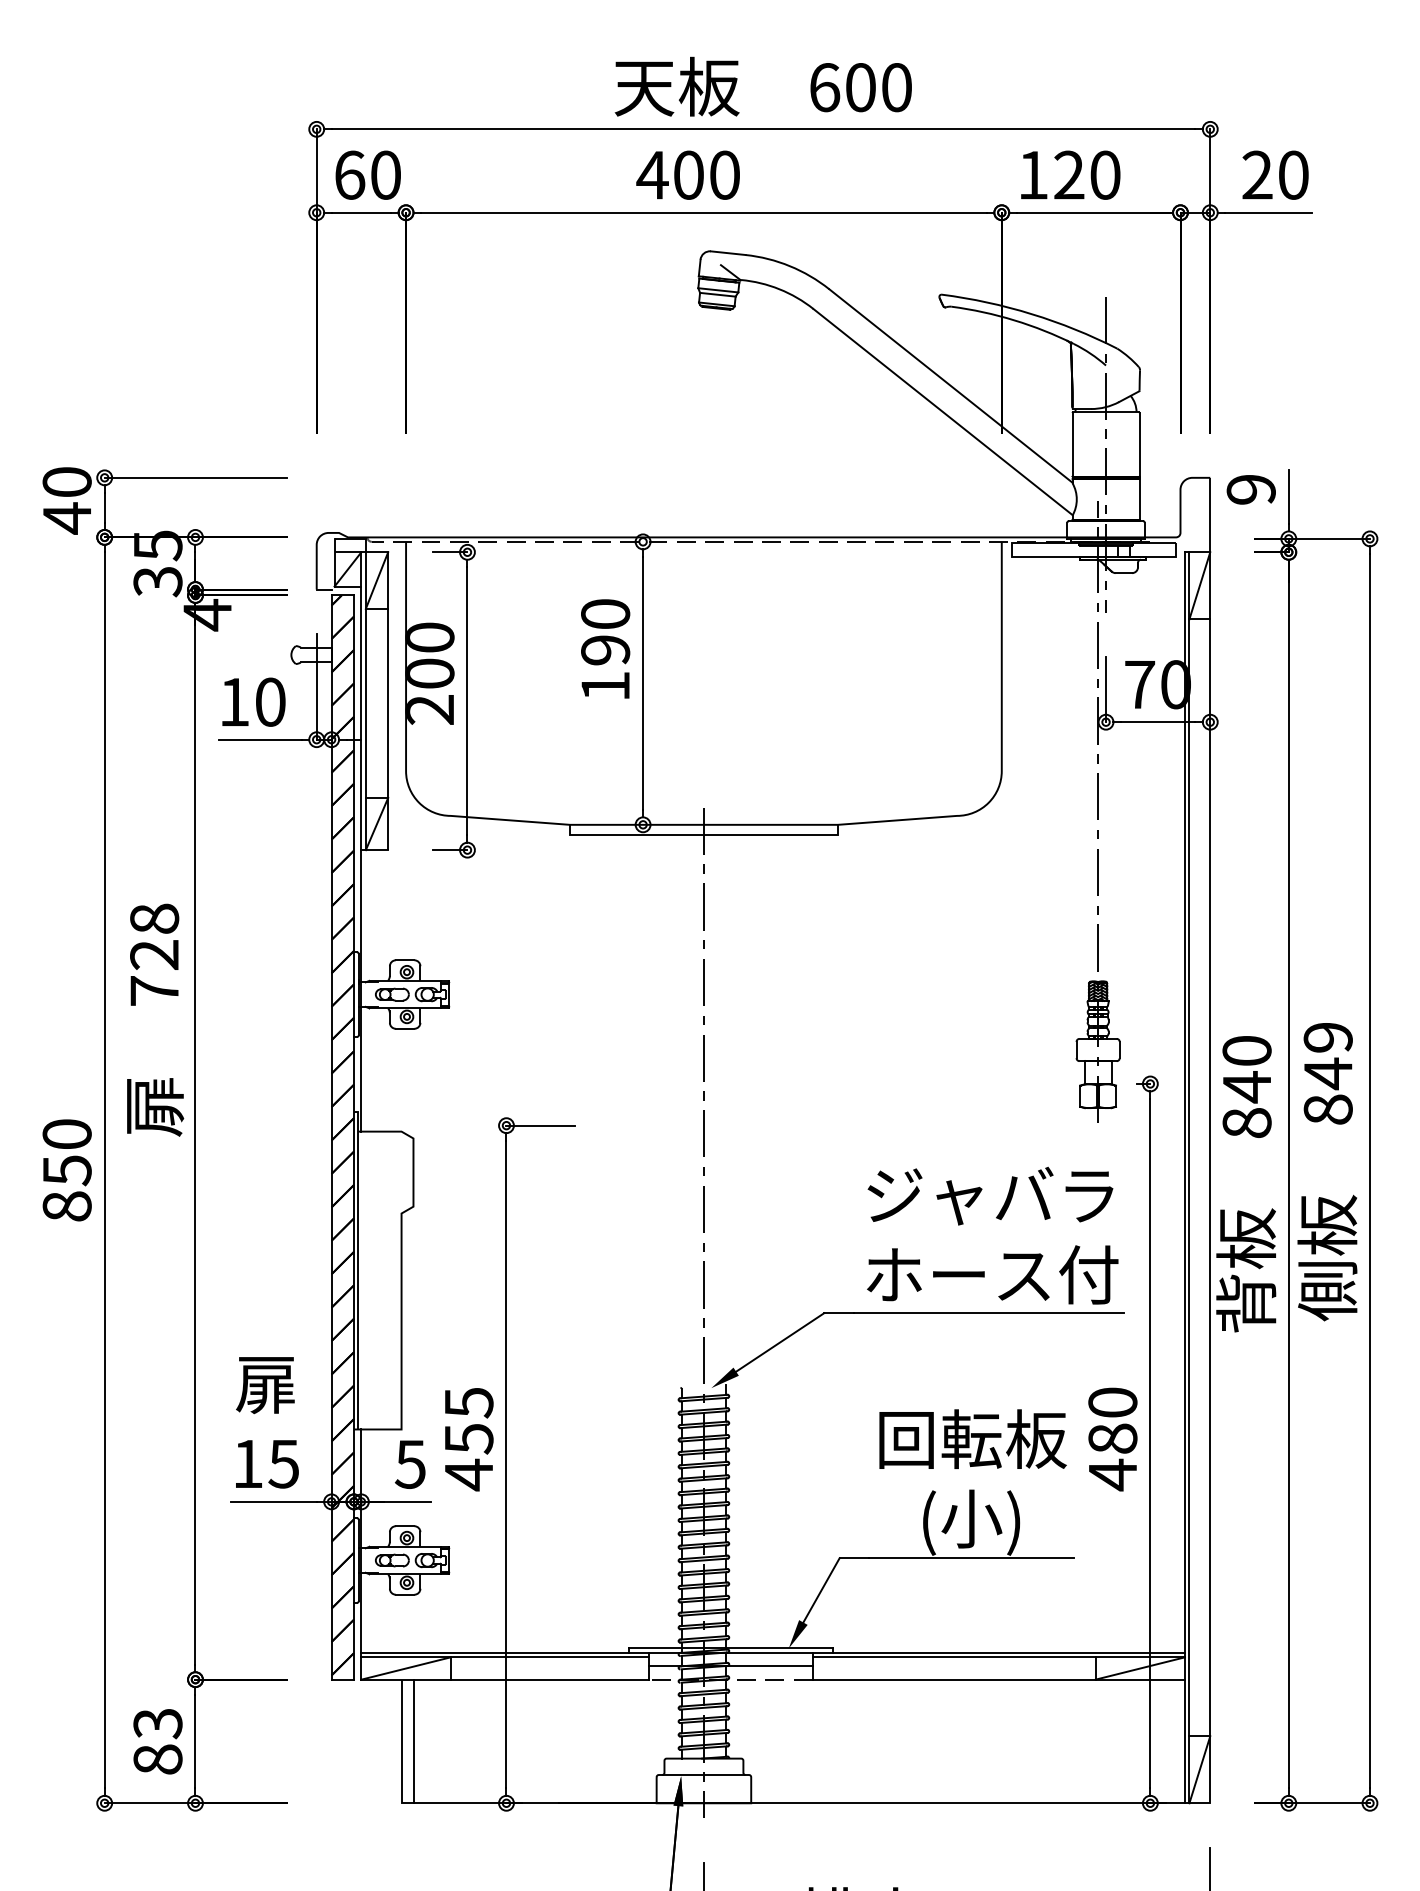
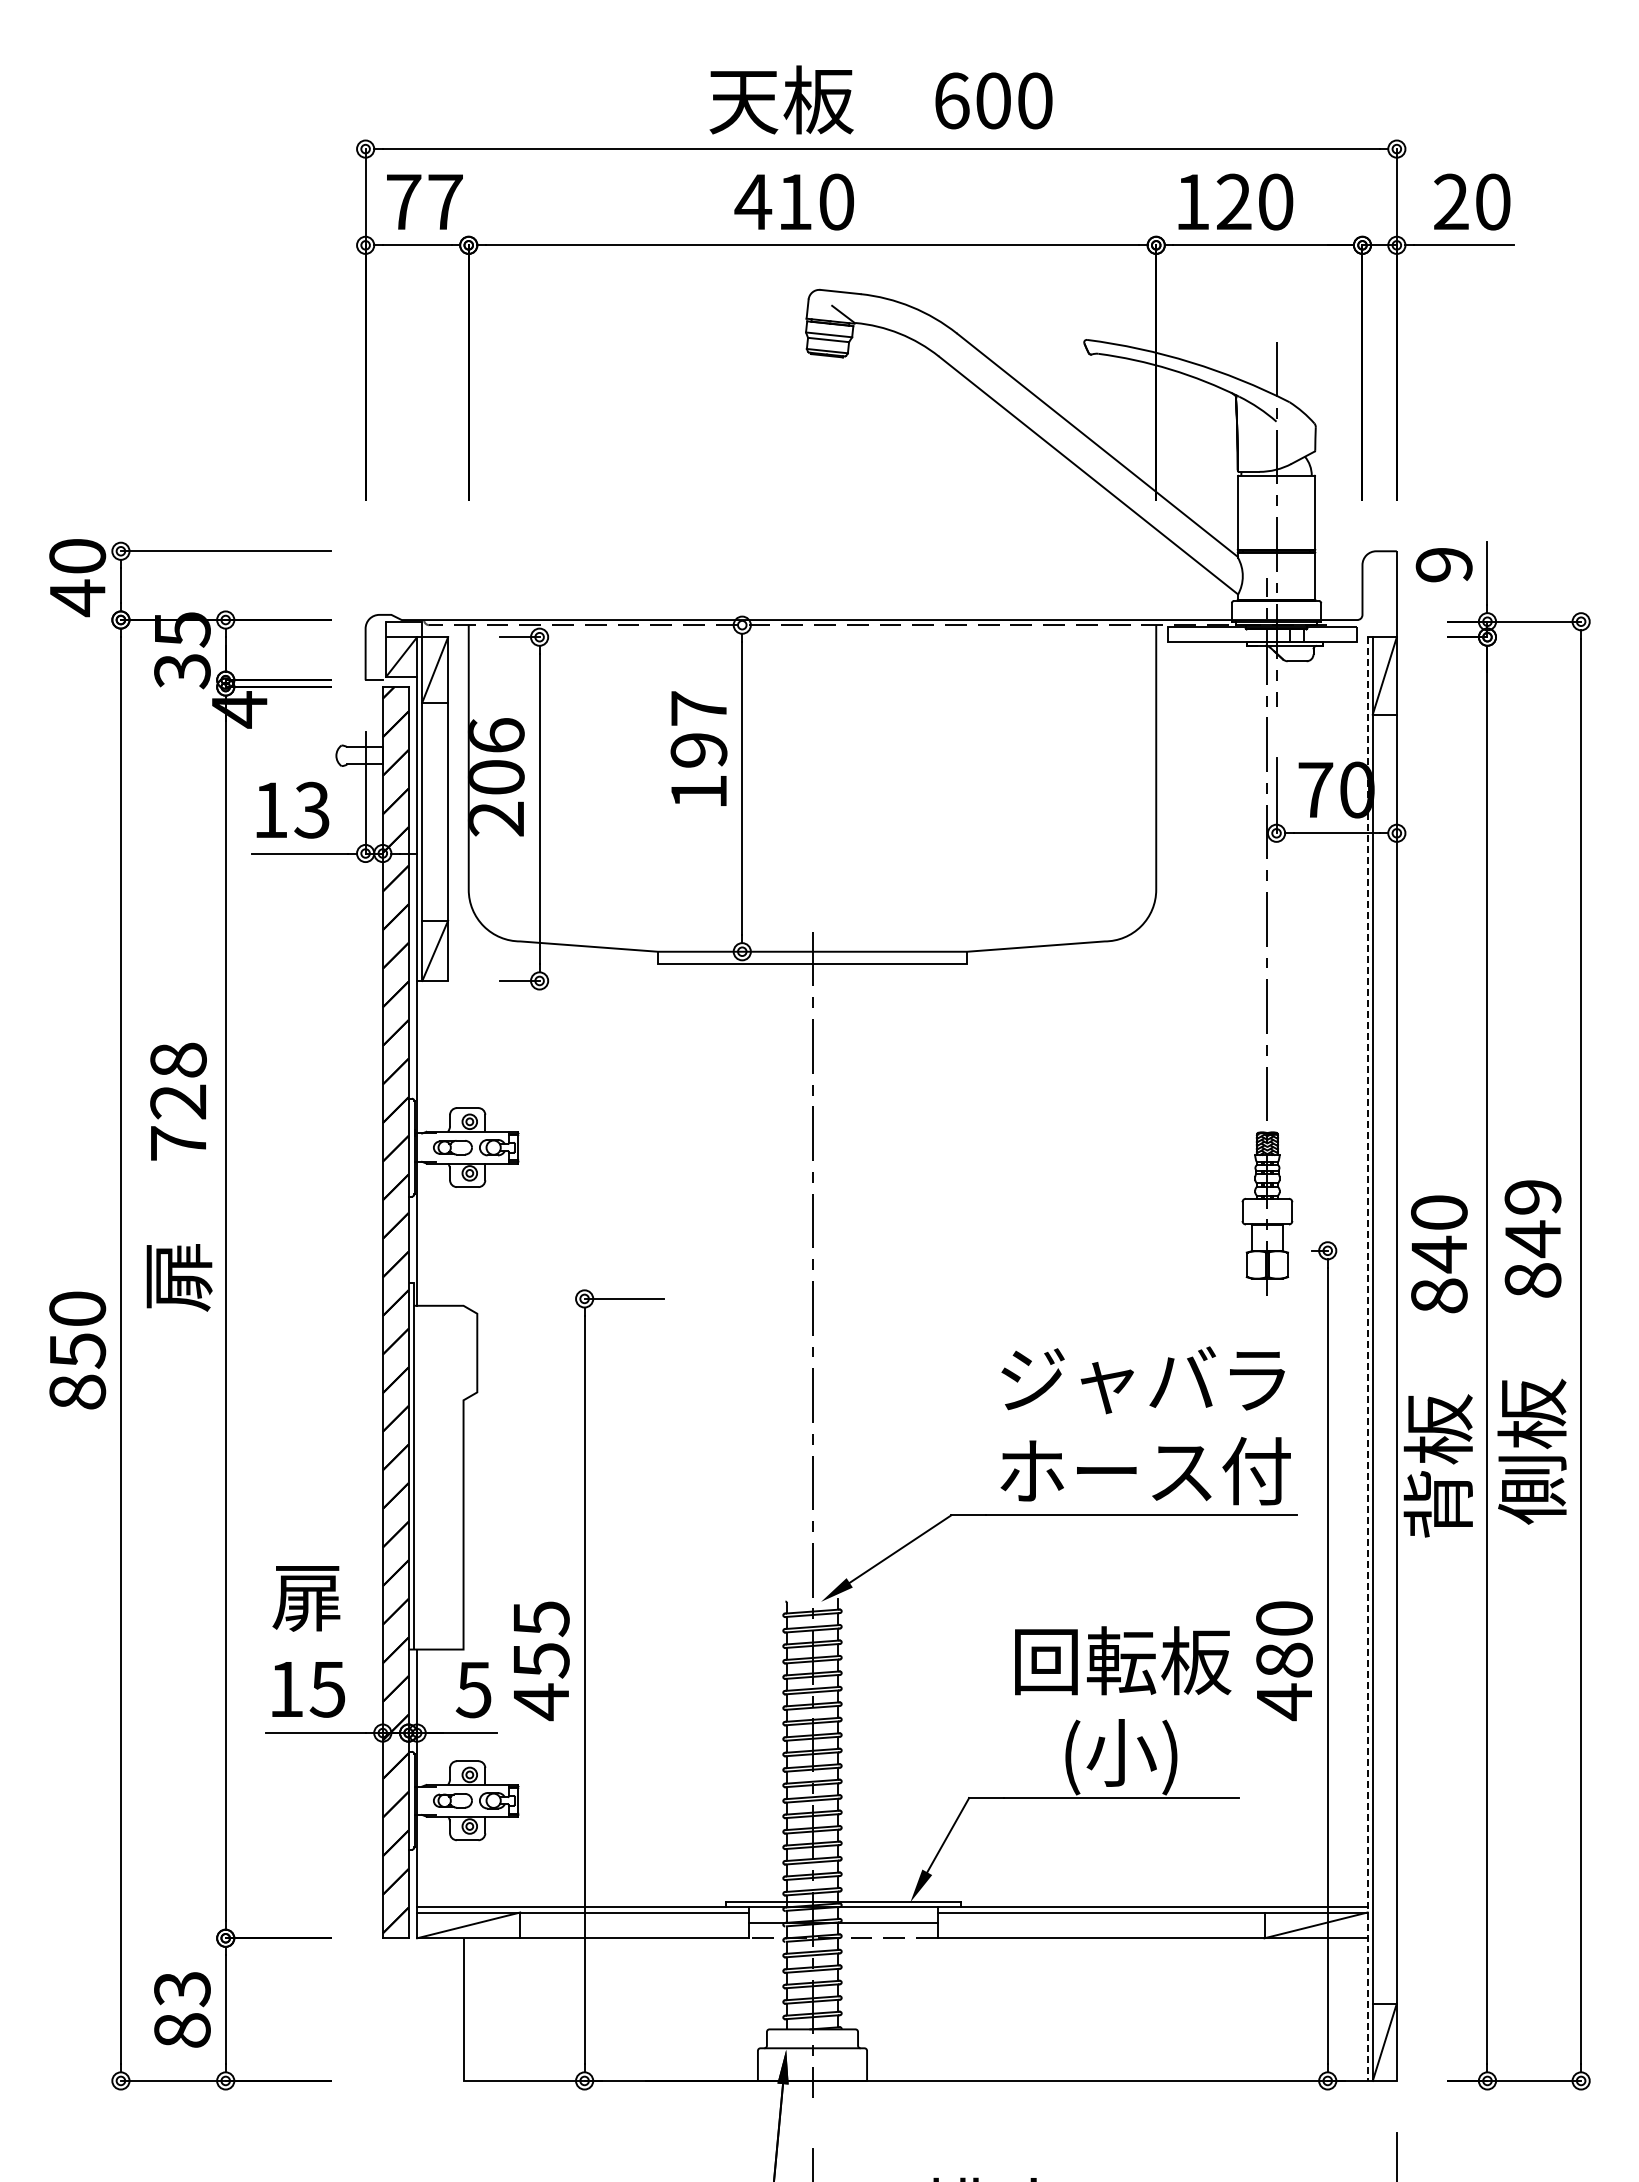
text: (367, 174) -> (424, 201), 60 -> 77
text: (689, 174) -> (795, 201), 400 -> 410
text: (605, 614) -> (698, 708), 190 -> 197
text: (430, 637) -> (496, 735), 200 -> 206
text: (269, 701) -> (311, 809), 10 -> 13
line: (1184, 1178) -> (1367, 1359), solid -> dashed
line: (413, 1741) -> (477, 2009), removed

